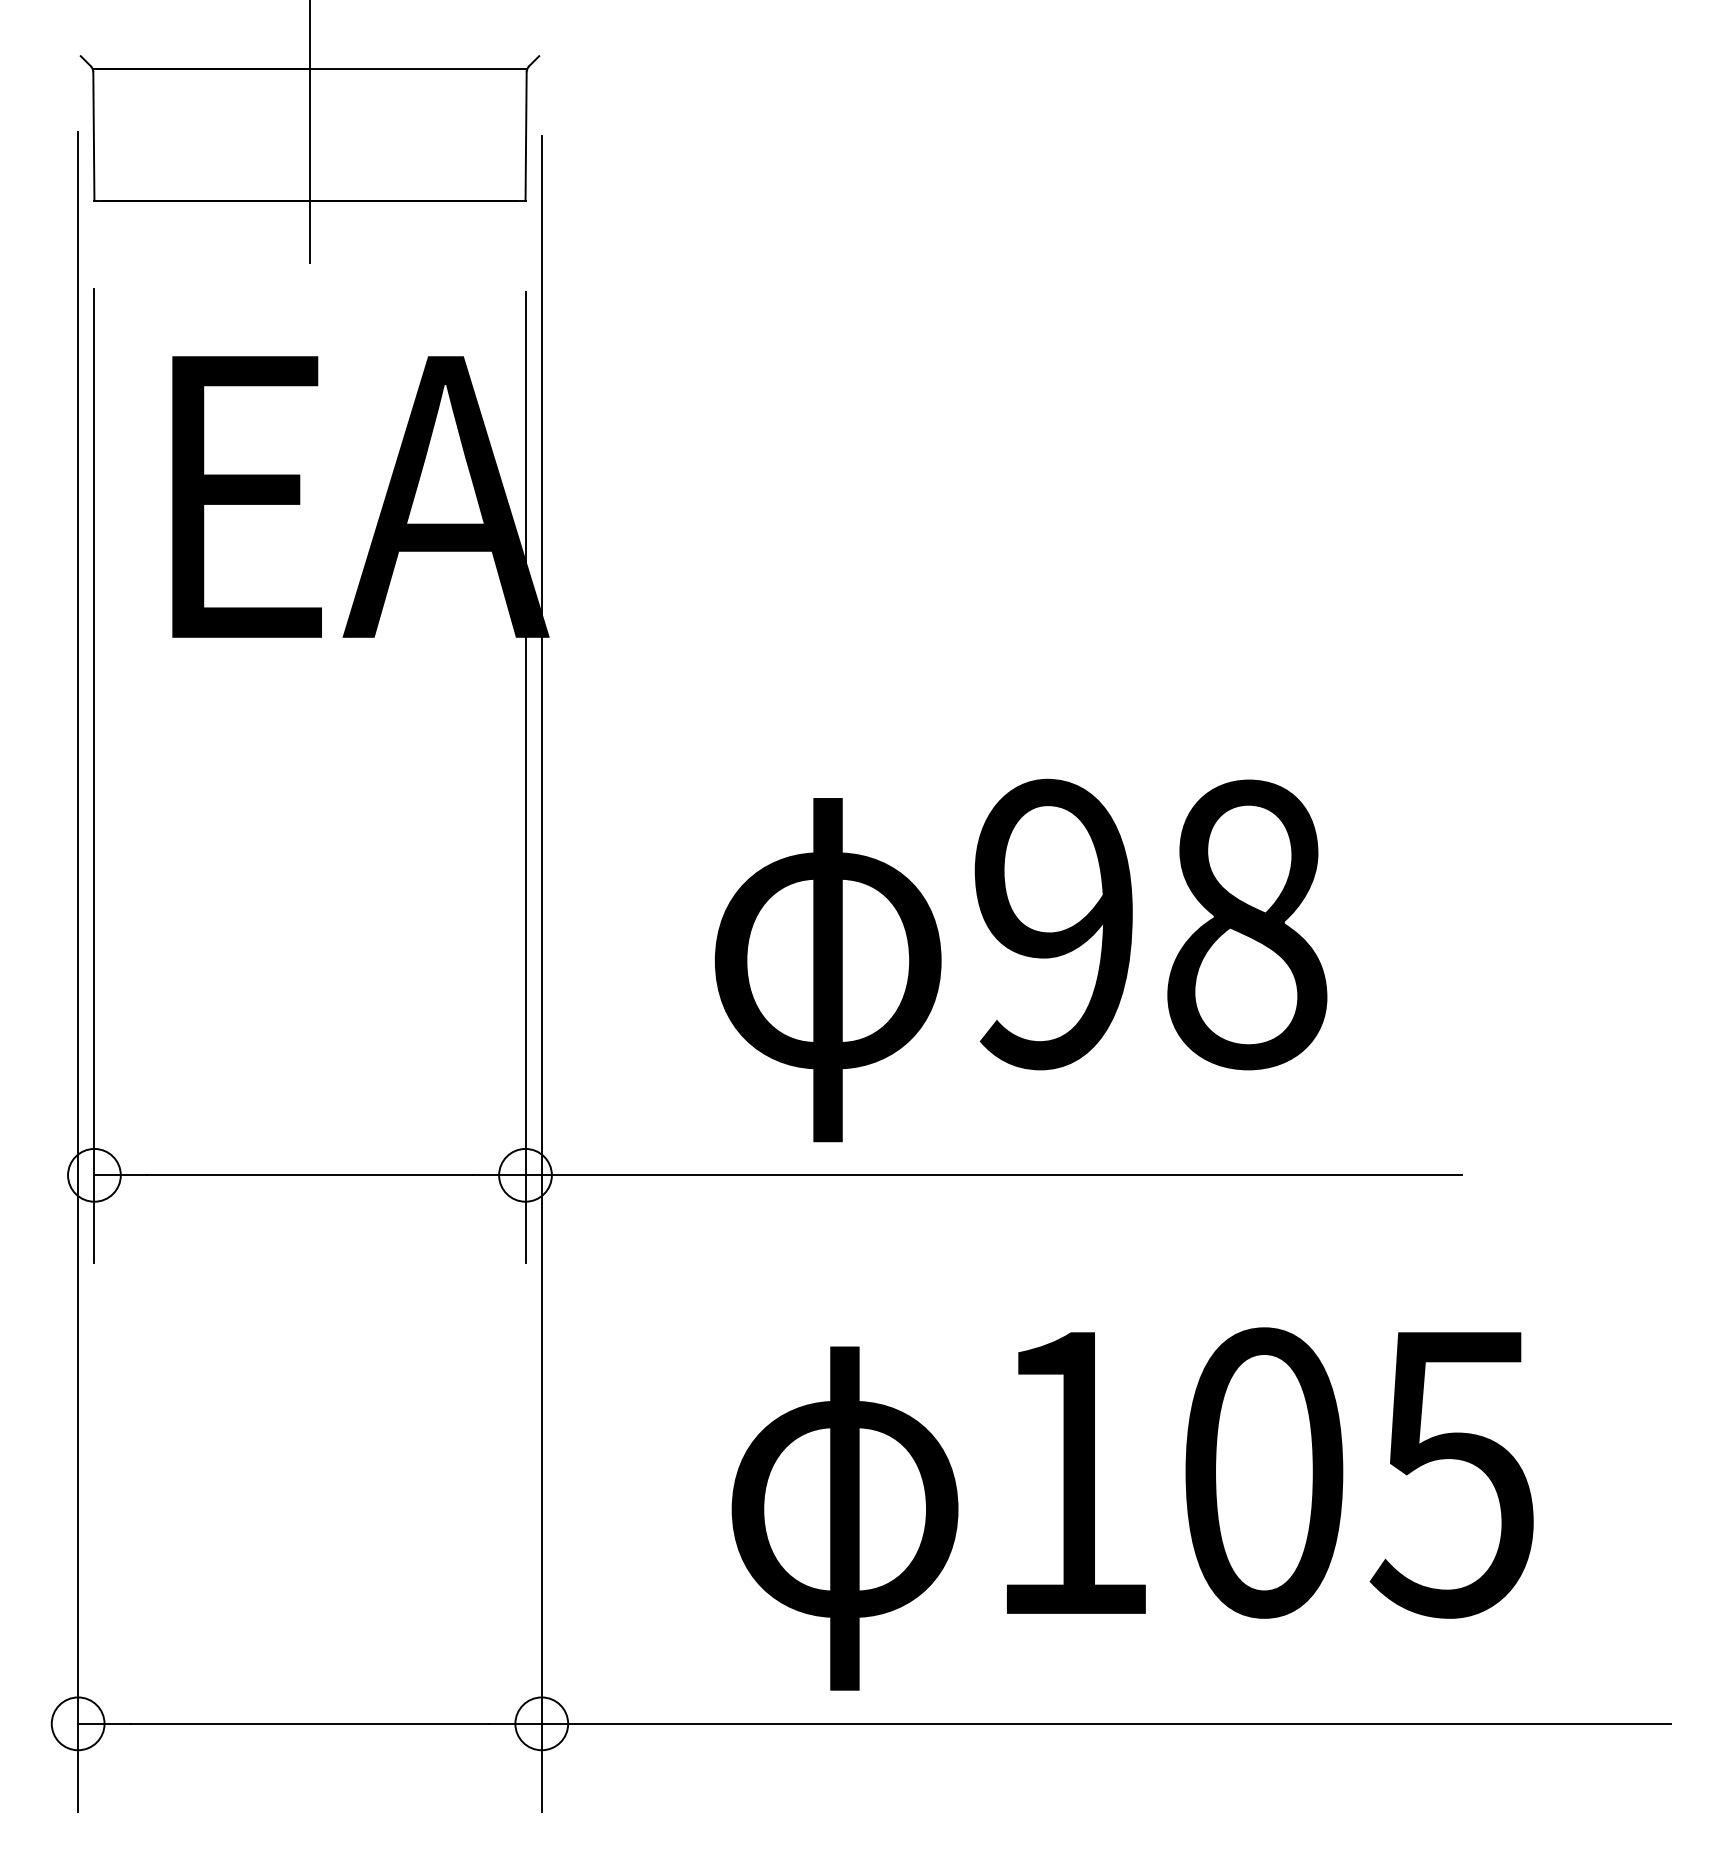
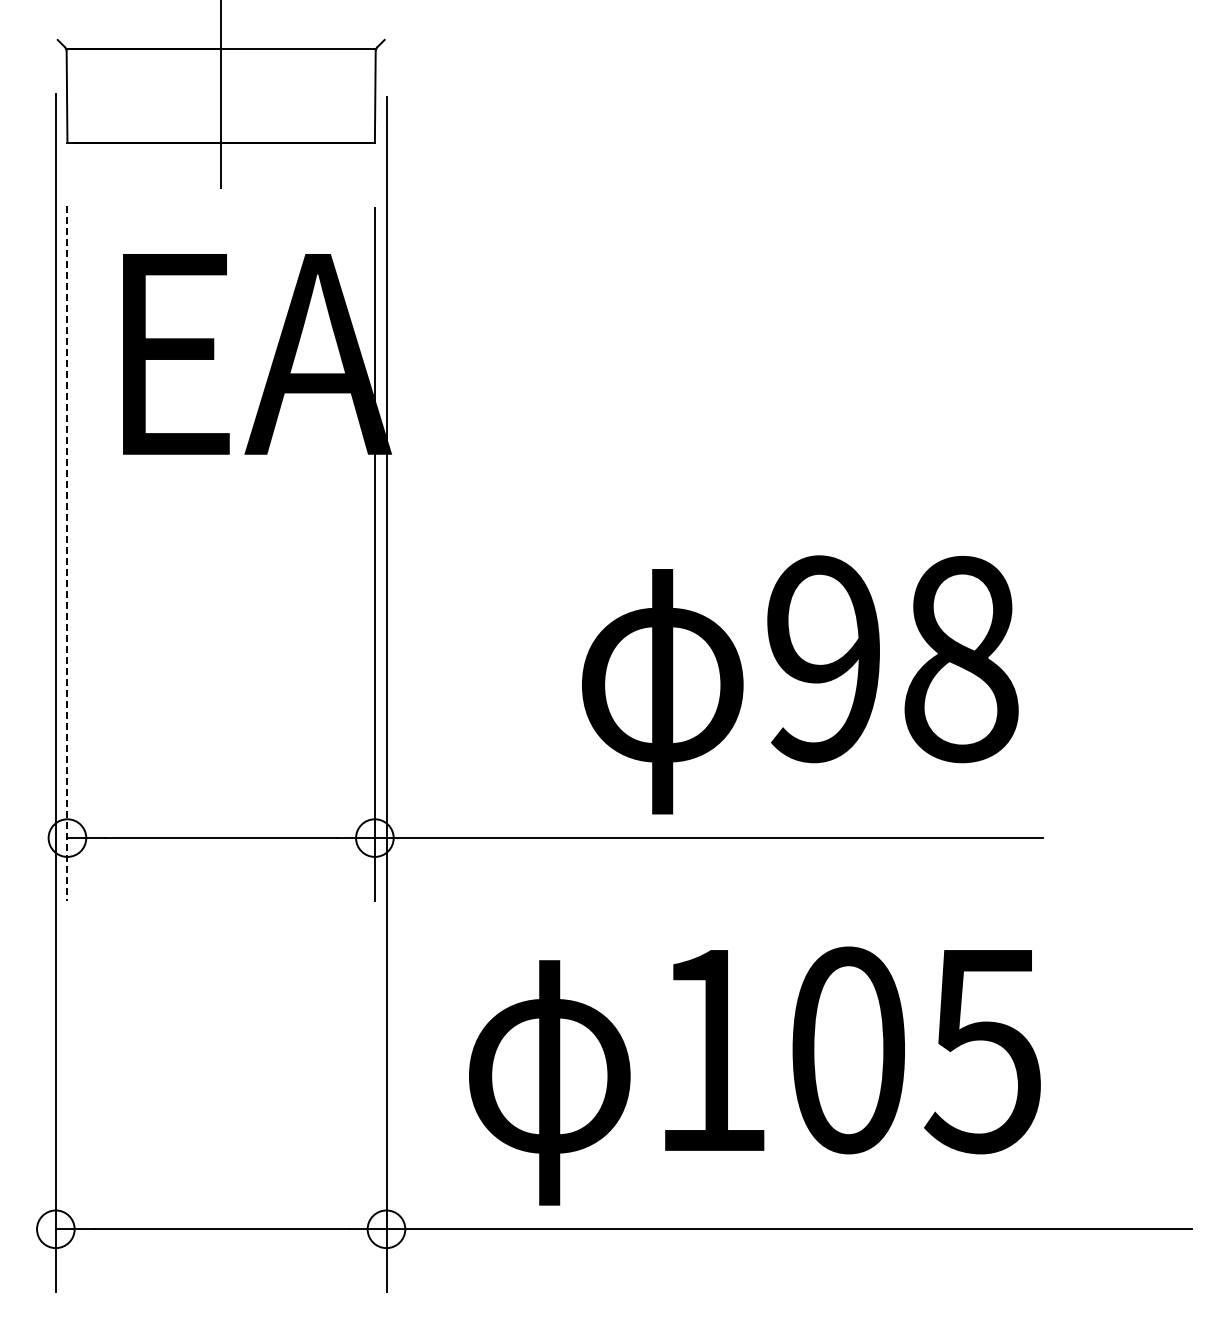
line: (94, 776) -> (67, 553), solid -> dashed
text: (1021, 959) -> (800, 684), moved
text: (1132, 1508) -> (754, 1075), moved

